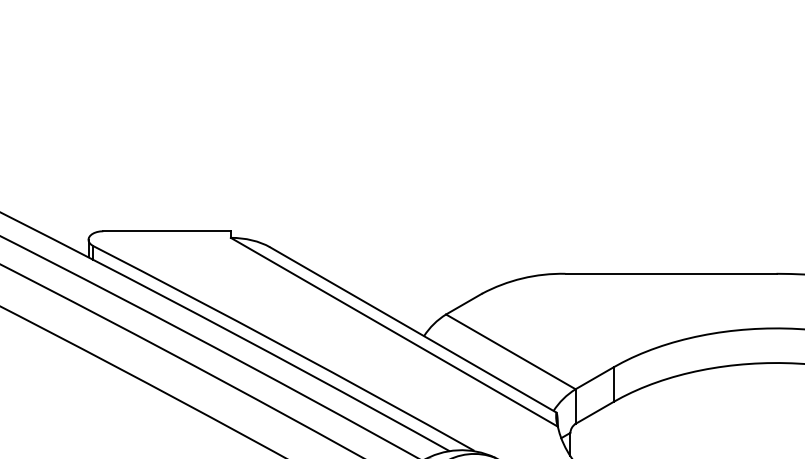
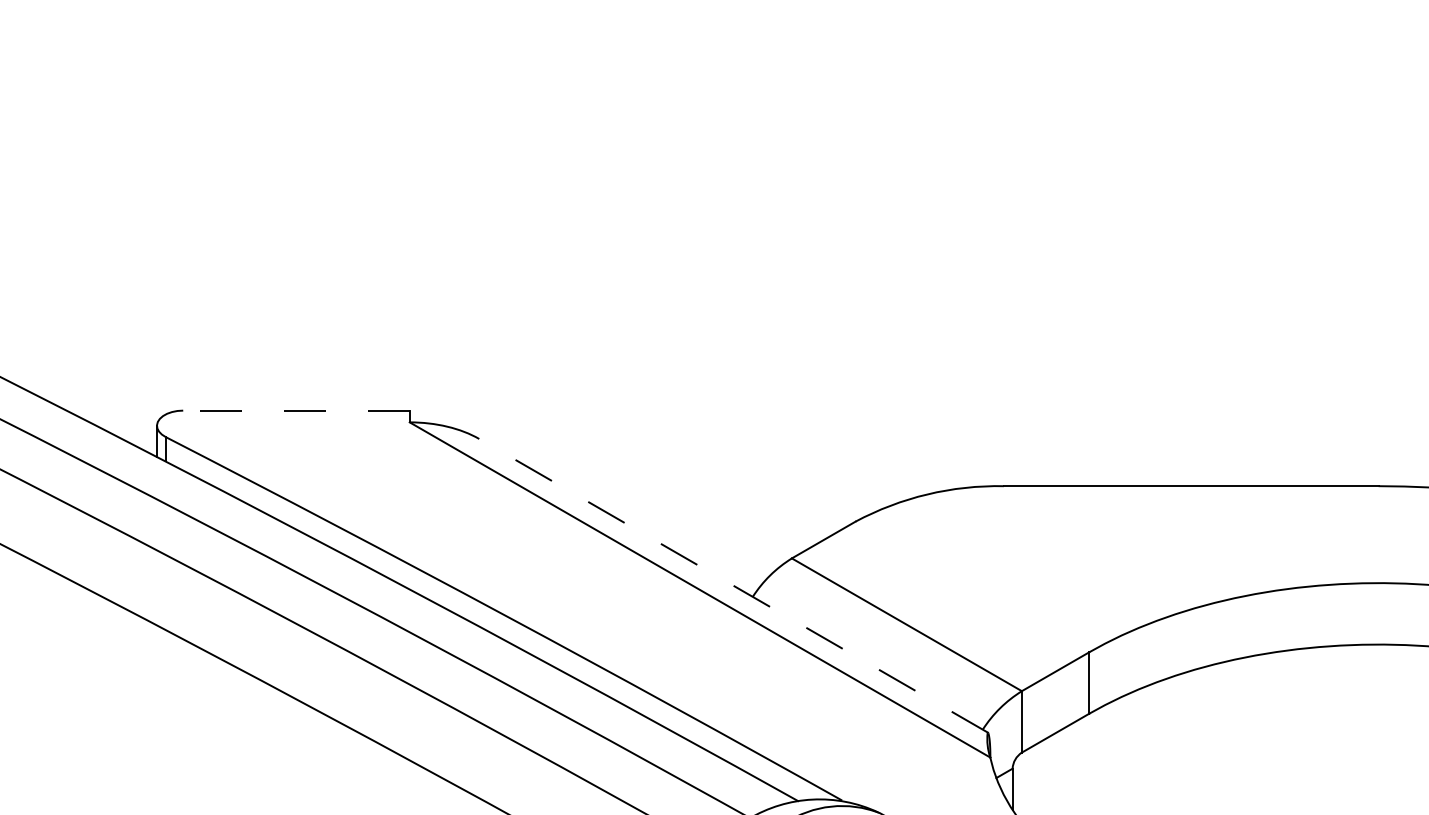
line: (167, 231) -> (297, 411), solid -> dashed
line: (412, 329) -> (732, 585), solid -> dashed

